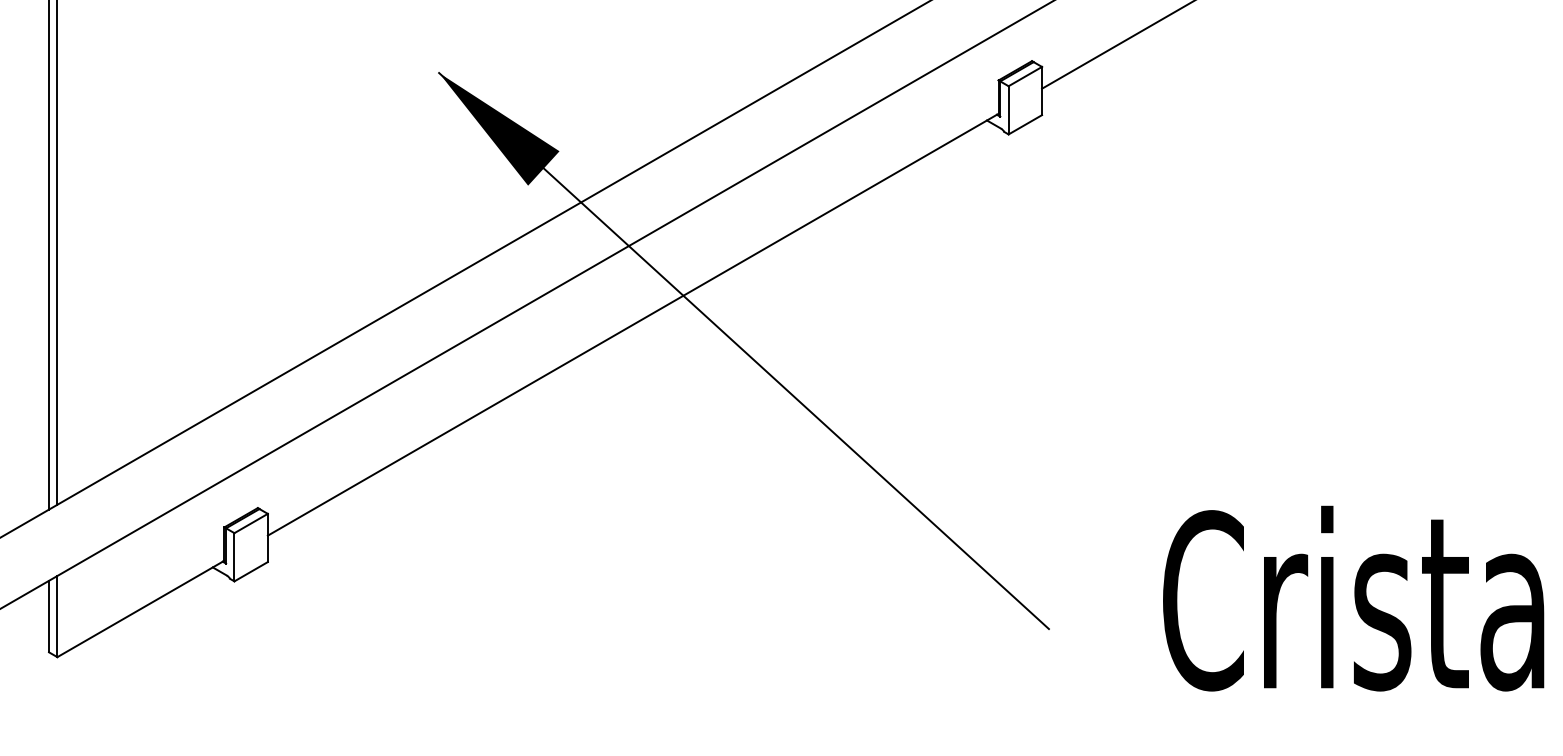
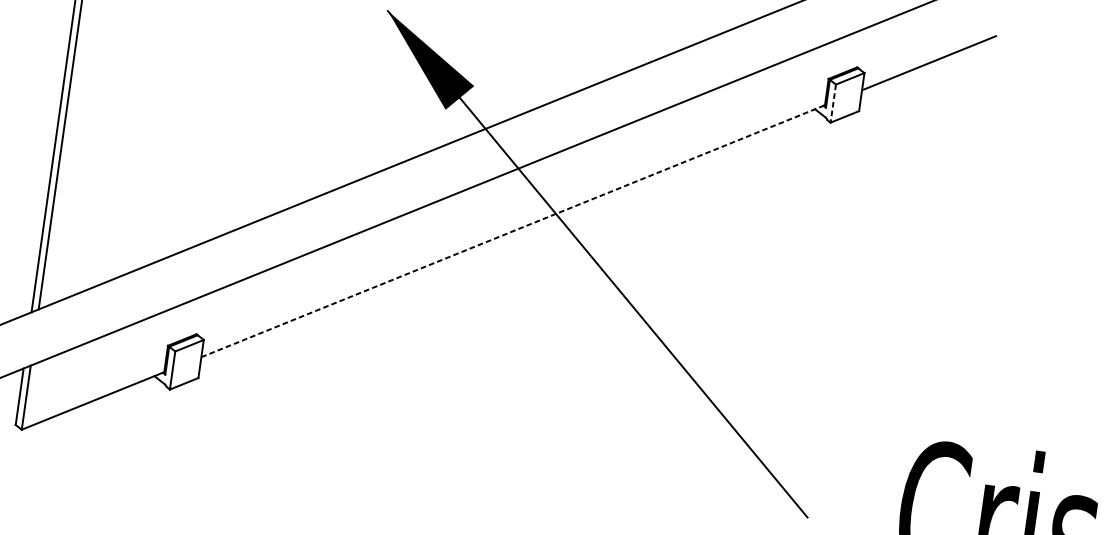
line: (1008, 110) -> (833, 103), solid -> dashed
line: (633, 324) -> (513, 231), solid -> dashed

